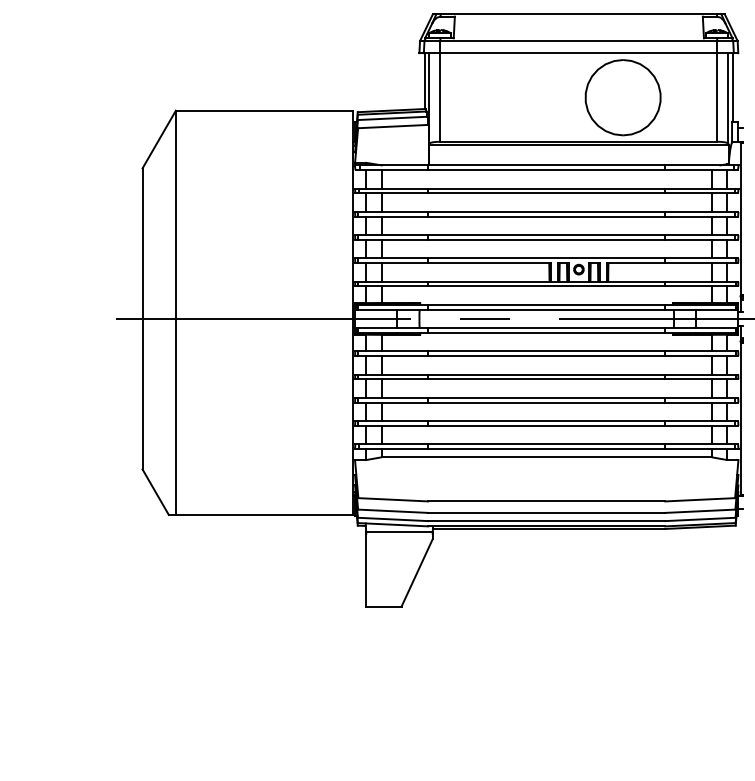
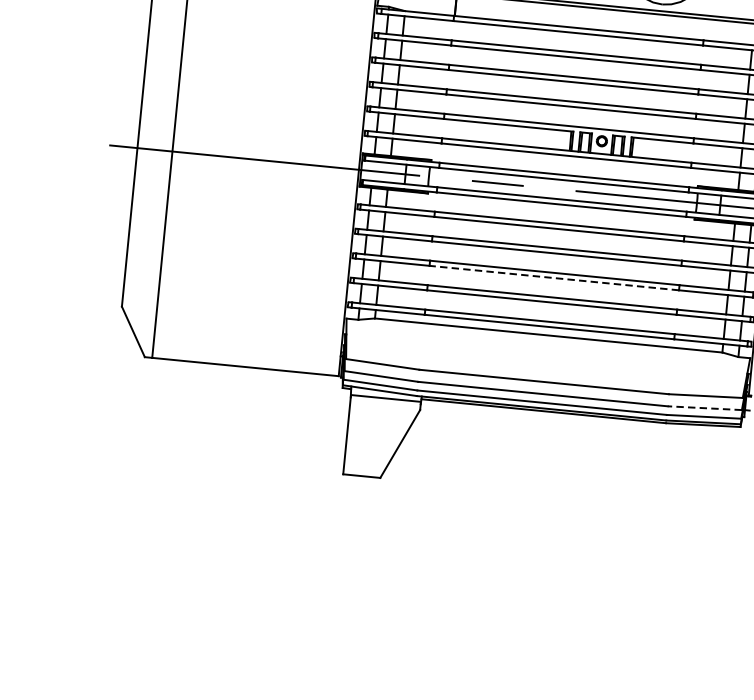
line: (546, 402) -> (554, 277), solid -> dashed
line: (699, 511) -> (703, 408), solid -> dashed

